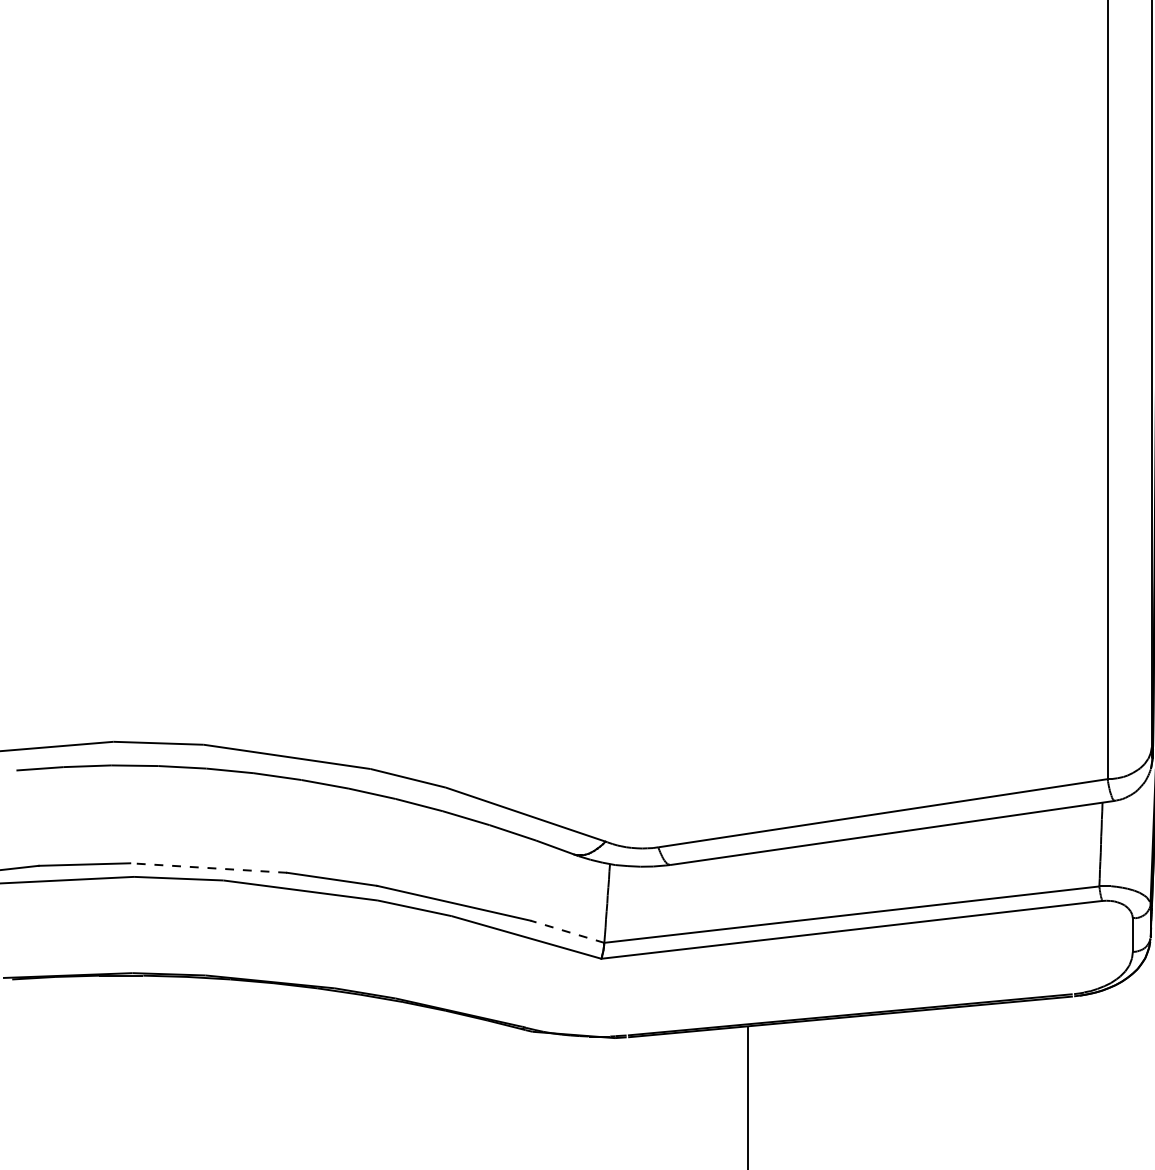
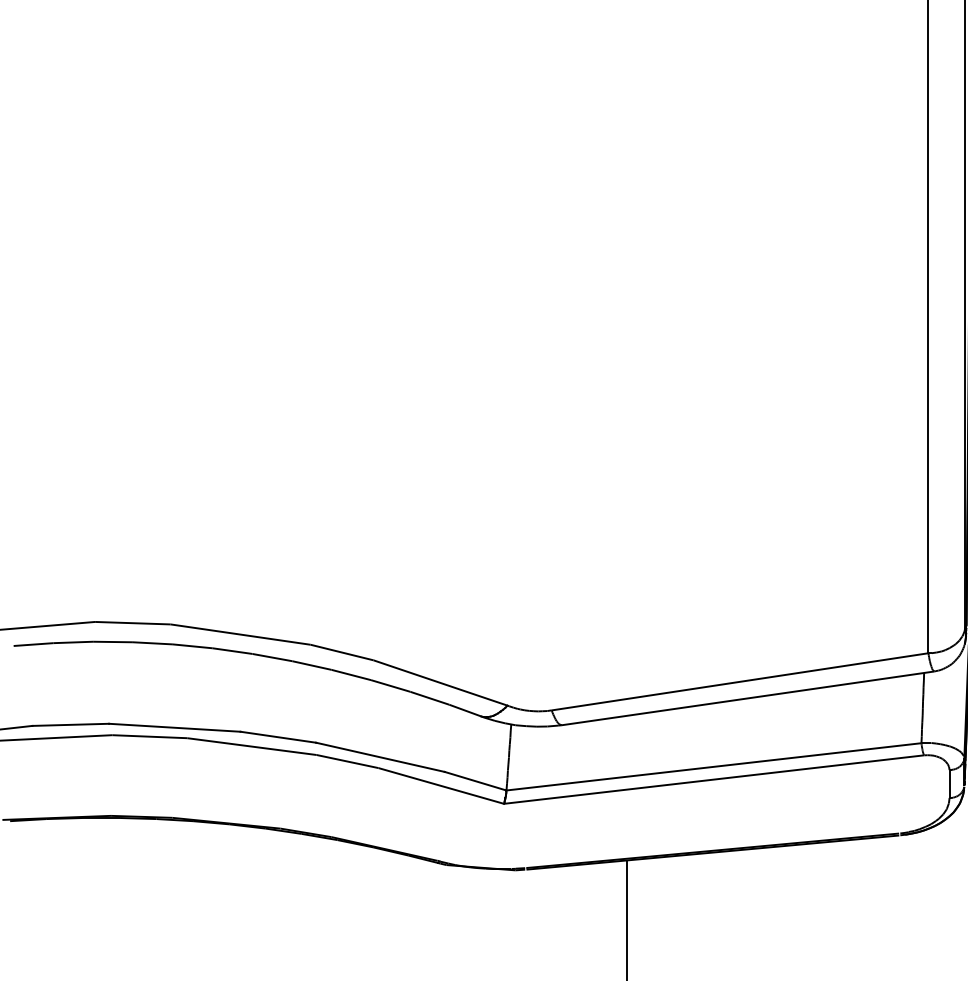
line: (208, 868) -> (174, 728), dashed -> solid
line: (567, 931) -> (475, 780), dashed -> solid

